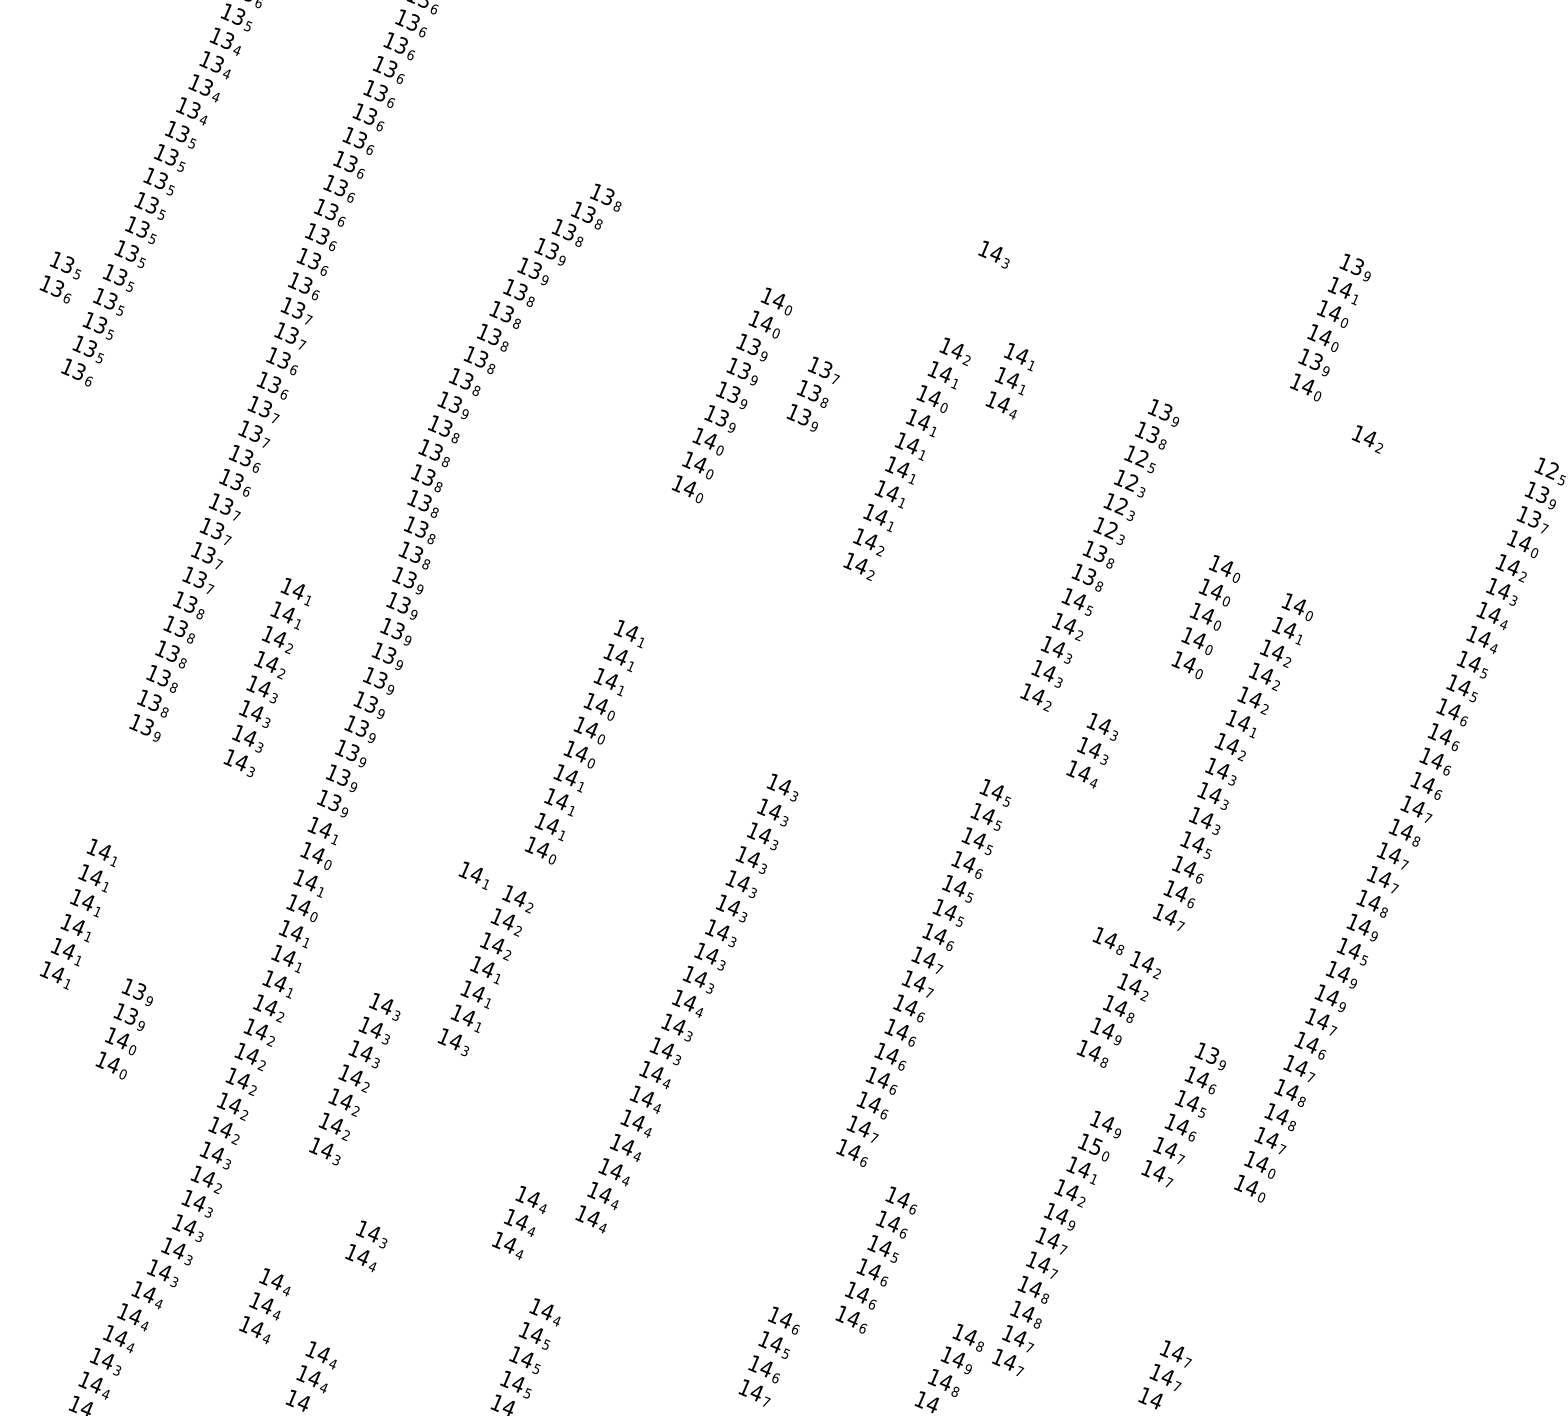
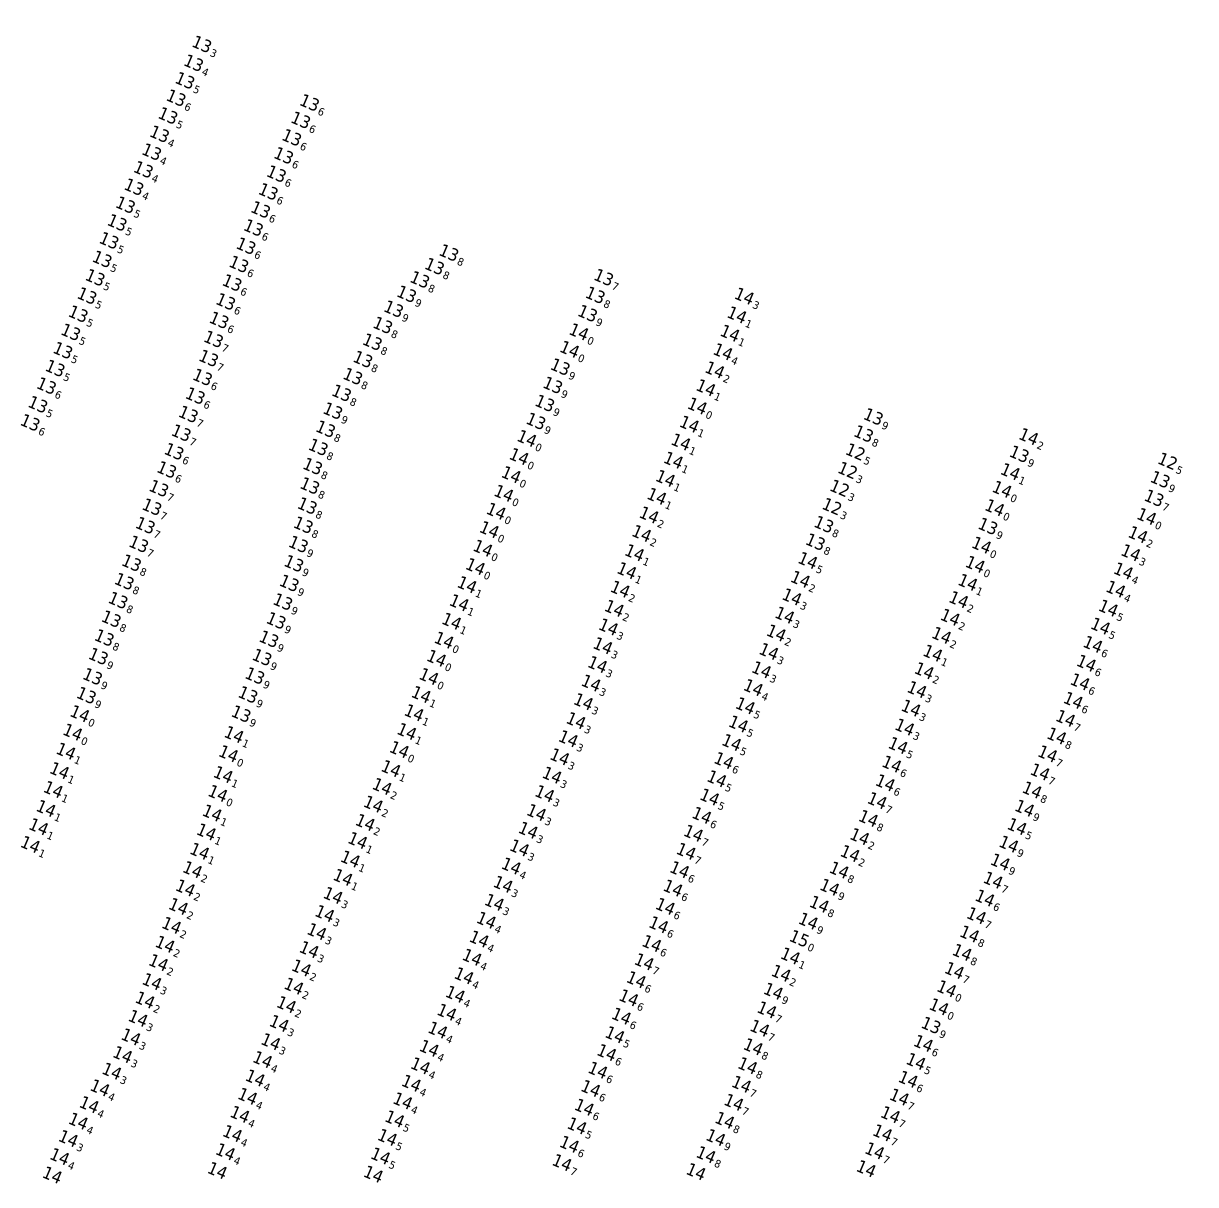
text: (60, 277) -> (36, 415), moved
text: (1329, 327) -> (1002, 501), moved
text: (1009, 380) -> (731, 335), moved
text: (813, 394) -> (598, 297), moved
text: (1206, 617) -> (492, 532), moved
text: (266, 676) -> (614, 619), moved
text: (1091, 750) -> (763, 671), moved
text: (472, 875) -> (392, 770), moved
text: (1108, 940) -> (871, 820), moved
text: (123, 1028) -> (84, 706), moved
text: (354, 1078) -> (304, 970), moved
text: (1183, 1114) -> (913, 1071), moved
text: (518, 1223) -> (422, 1068), moved
text: (1056, 1243) -> (773, 1013), moved
text: (876, 1260) -> (612, 1045), moved
text: (263, 1306) -> (249, 1098), moved

